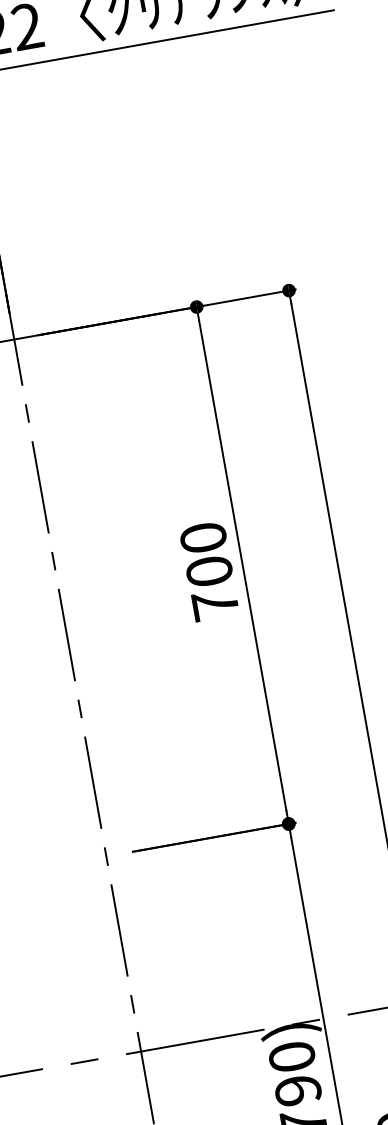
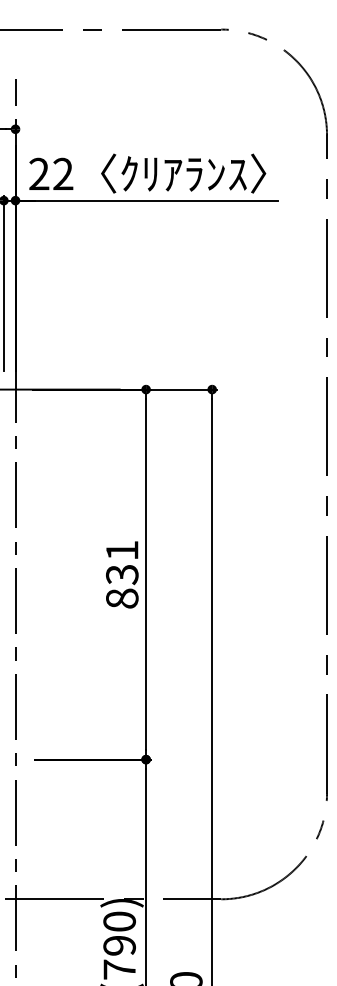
text: (209, 571) -> (122, 574), 700 -> 831

